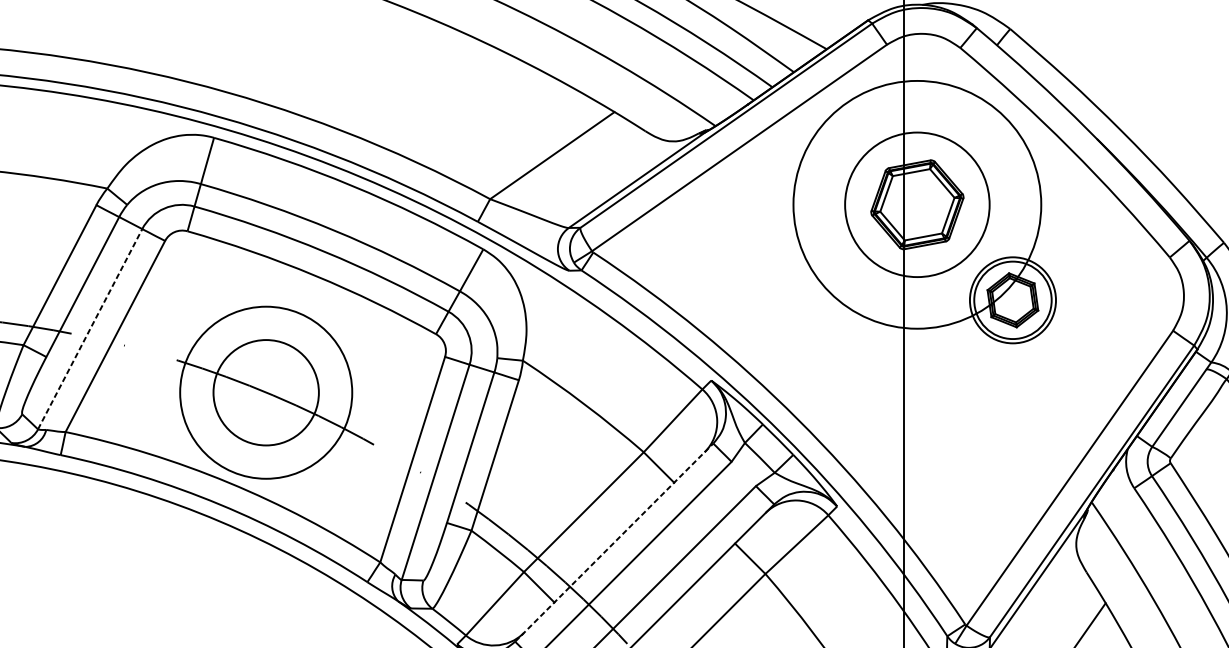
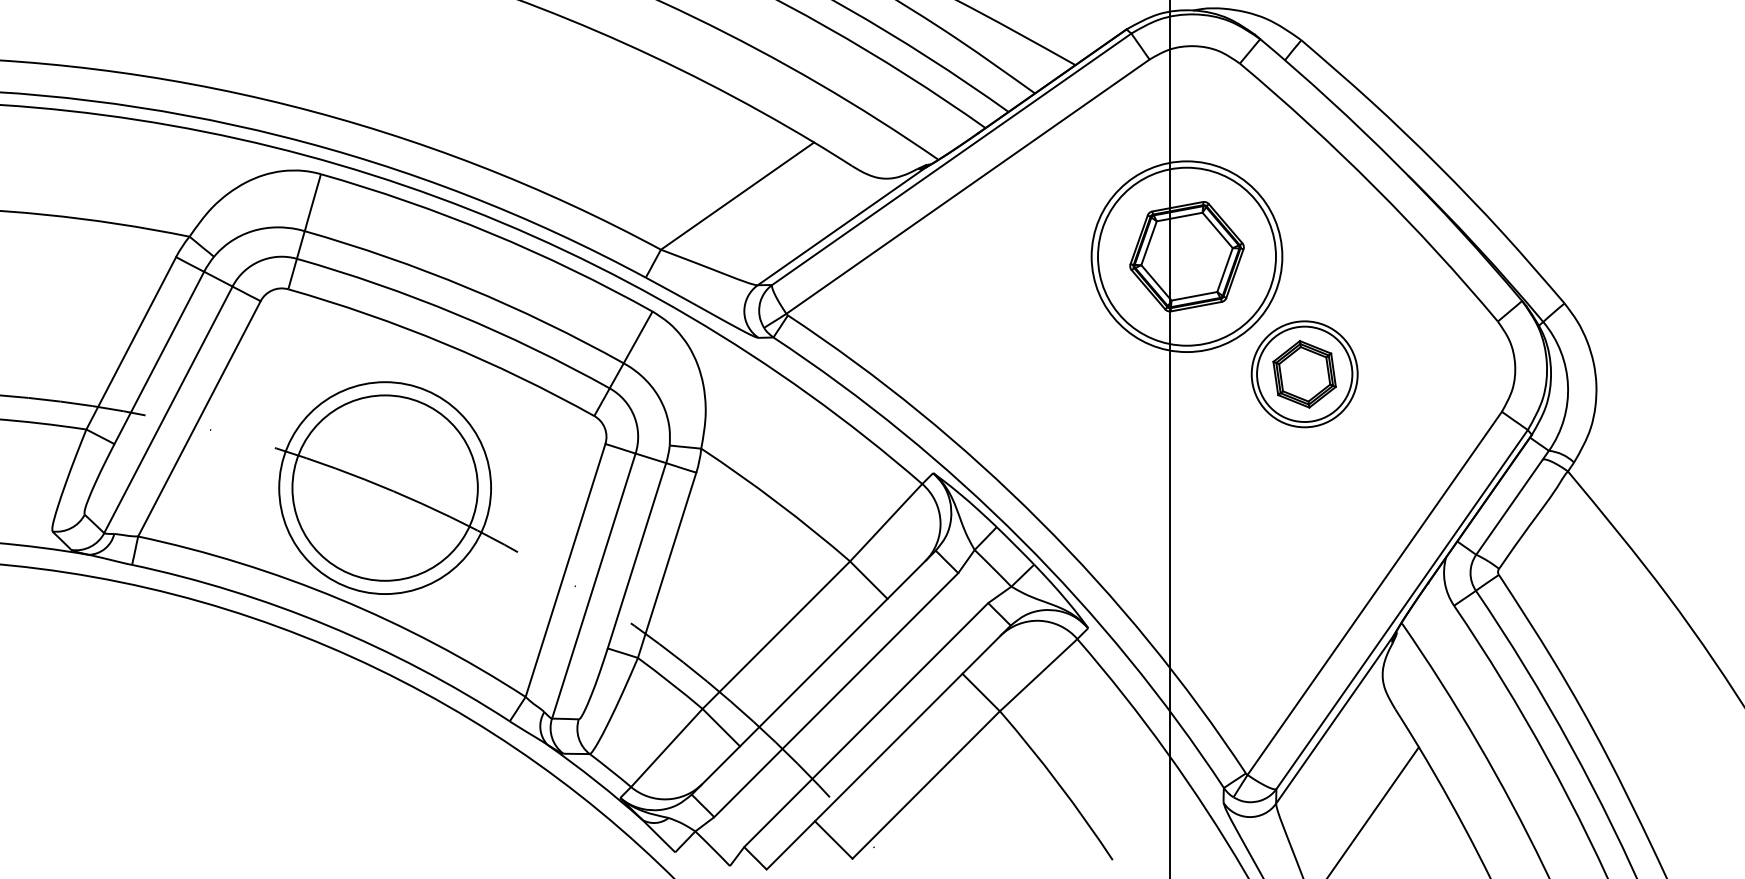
circle: (916, 204) -> (1186, 256), size x0.62
line: (90, 328) -> (168, 409), dashed -> solid
circle: (265, 392) -> (384, 487), size x1.43
line: (614, 542) -> (813, 672), dashed -> solid

